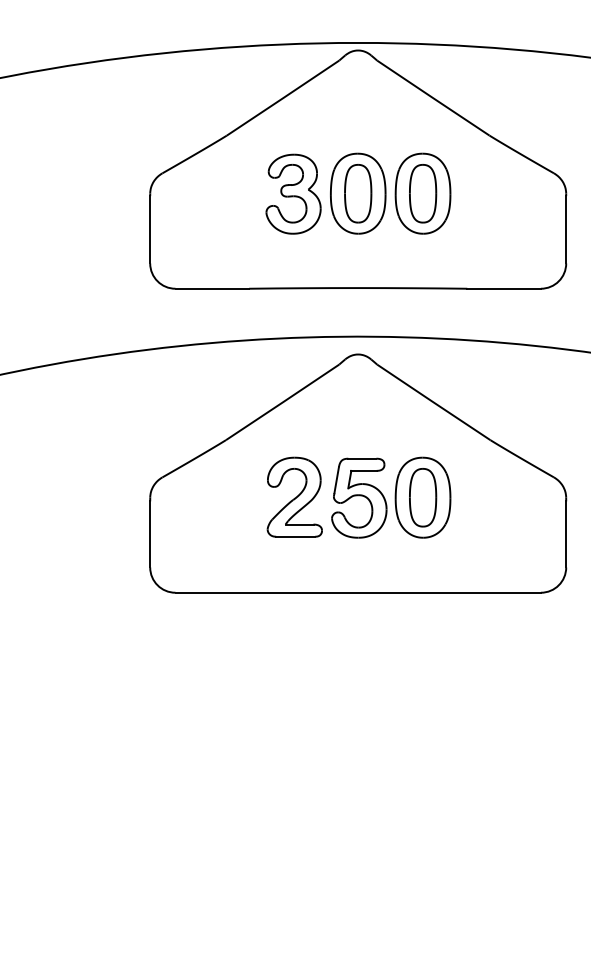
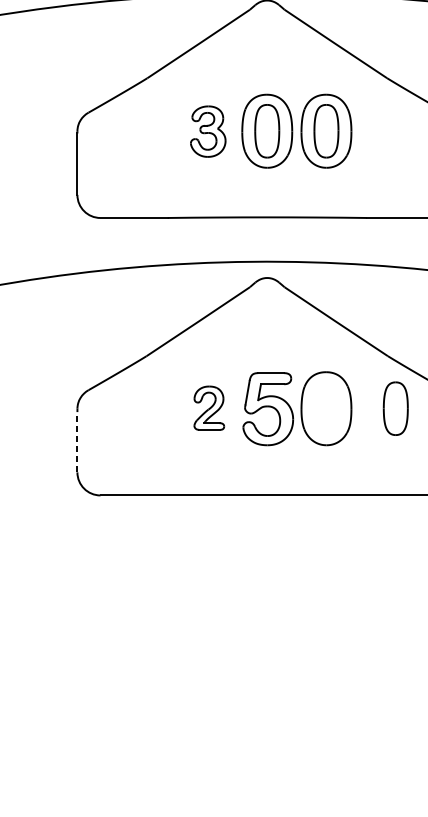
part: (293, 193) -> (208, 131), size x0.7
part: (294, 496) -> (209, 407), size x0.6
part: (423, 497) -> (396, 408), moved
line: (150, 533) -> (77, 441), solid -> dashed

